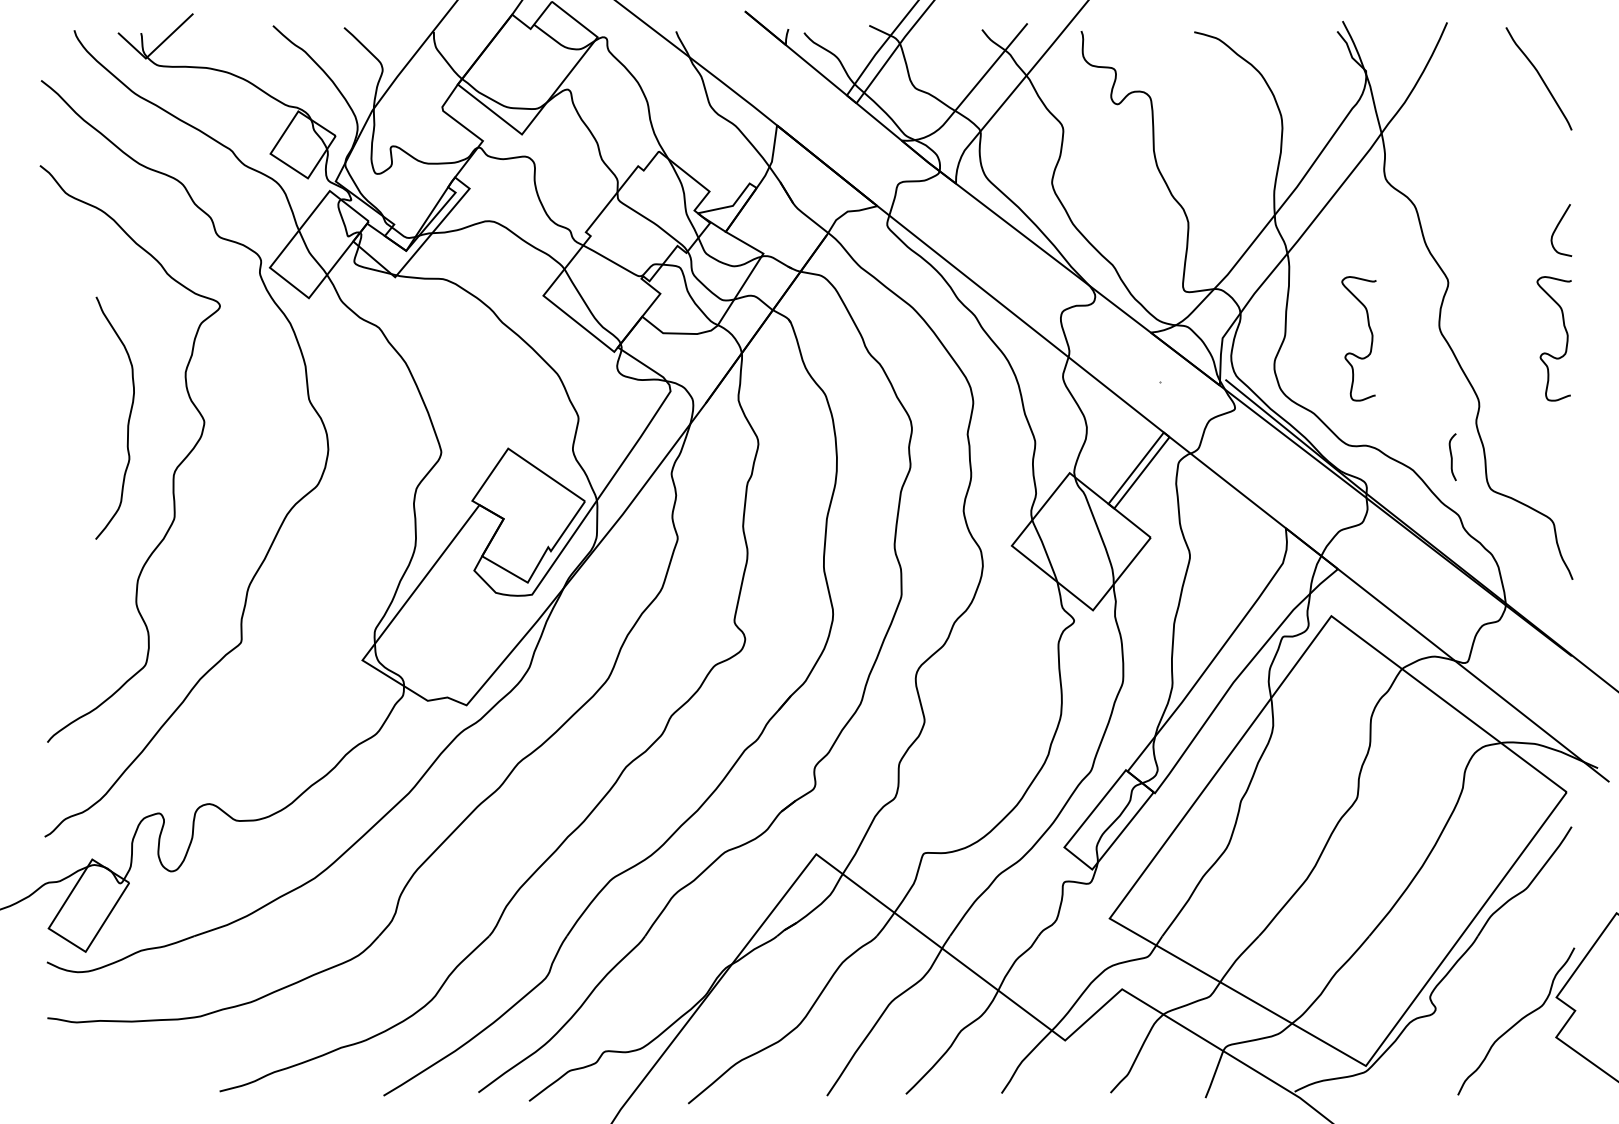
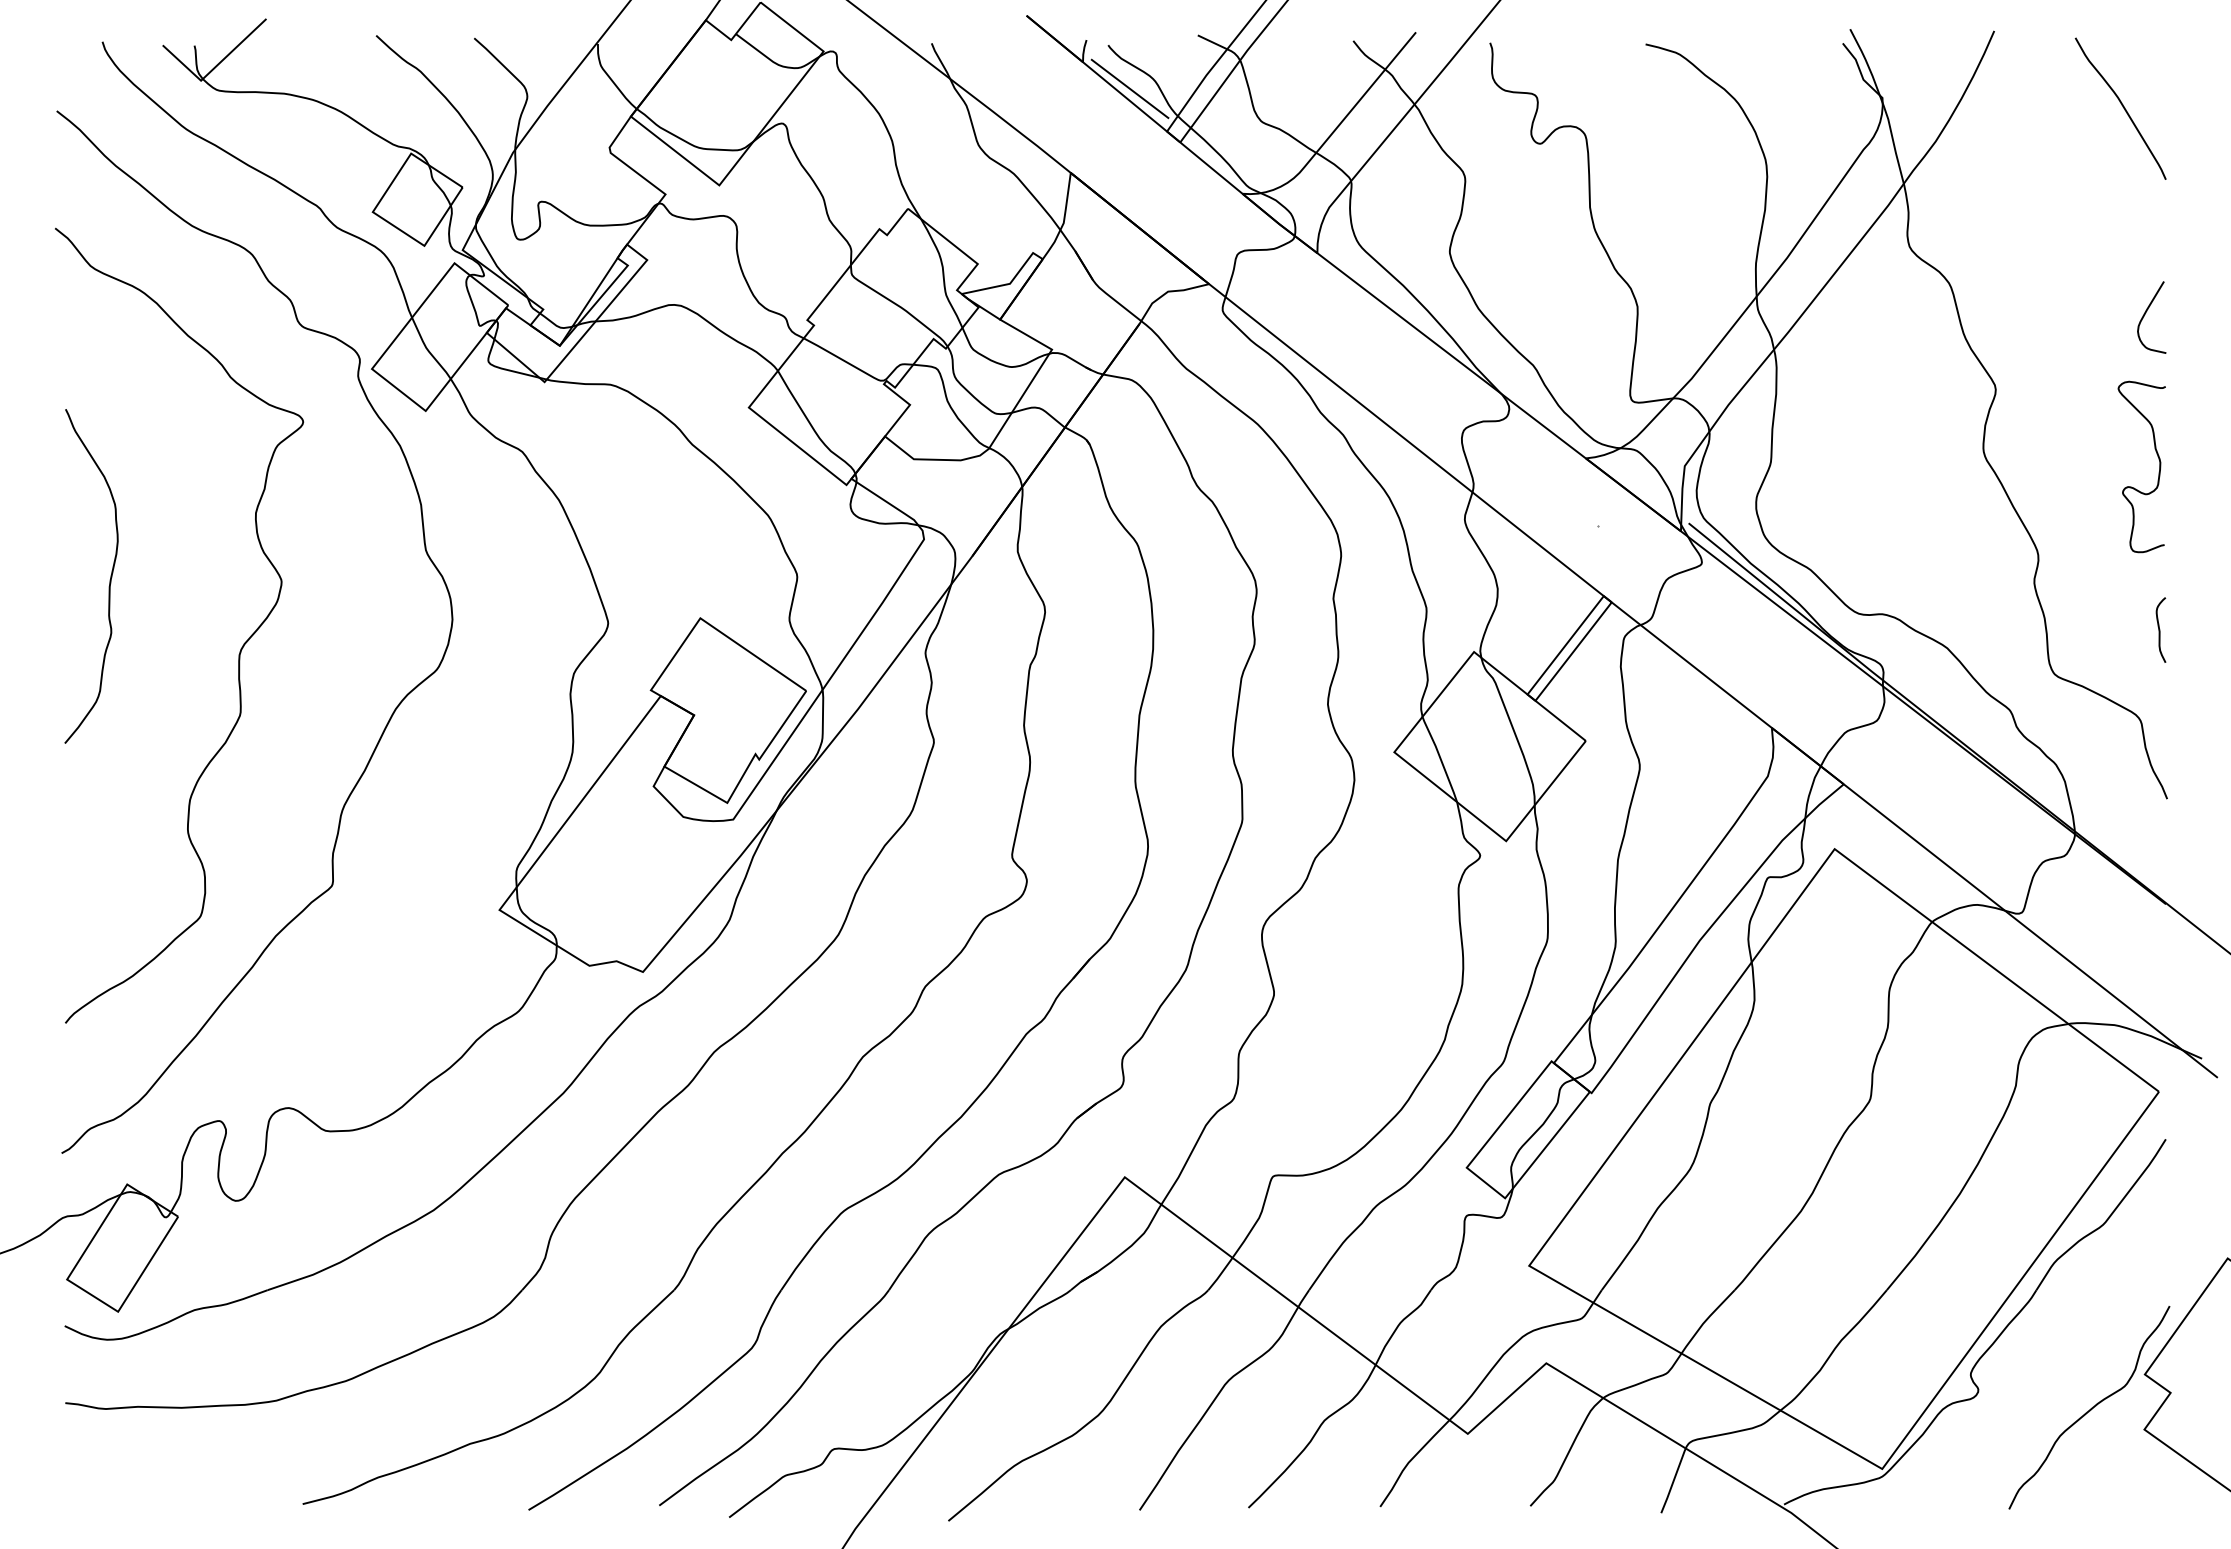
line: (819, 64) -> (1129, 88), added
curve: (1371, 338) -> (1890, 466), removed
curve: (128, 420) -> (109, 579), moved
curve: (1452, 456) -> (2160, 629), moved

